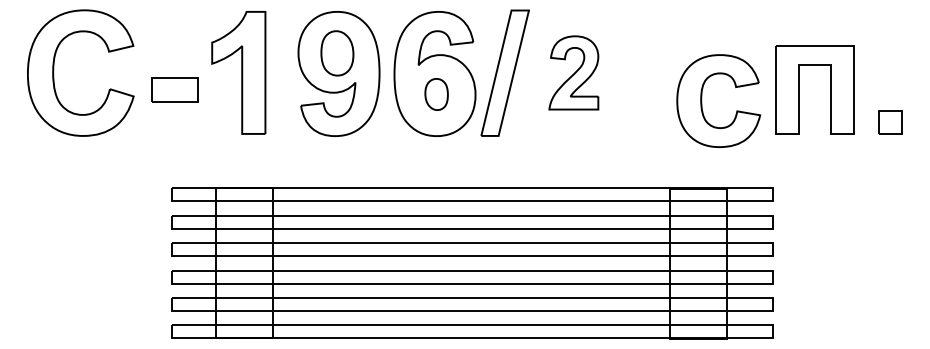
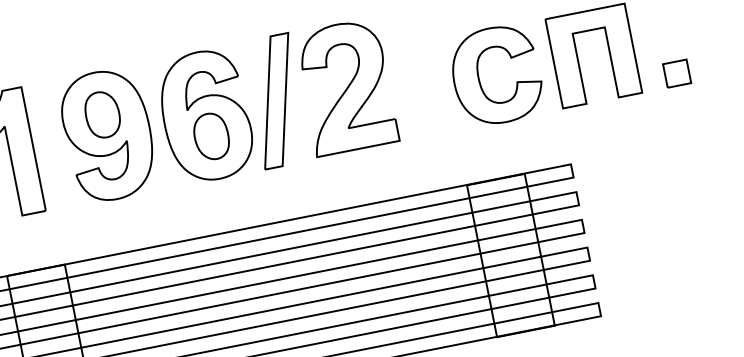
part: (573, 72) -> (345, 86), size x1.67
part: (436, 94) -> (211, 136), size x1.43
part: (702, 100) -> (480, 78), moved

